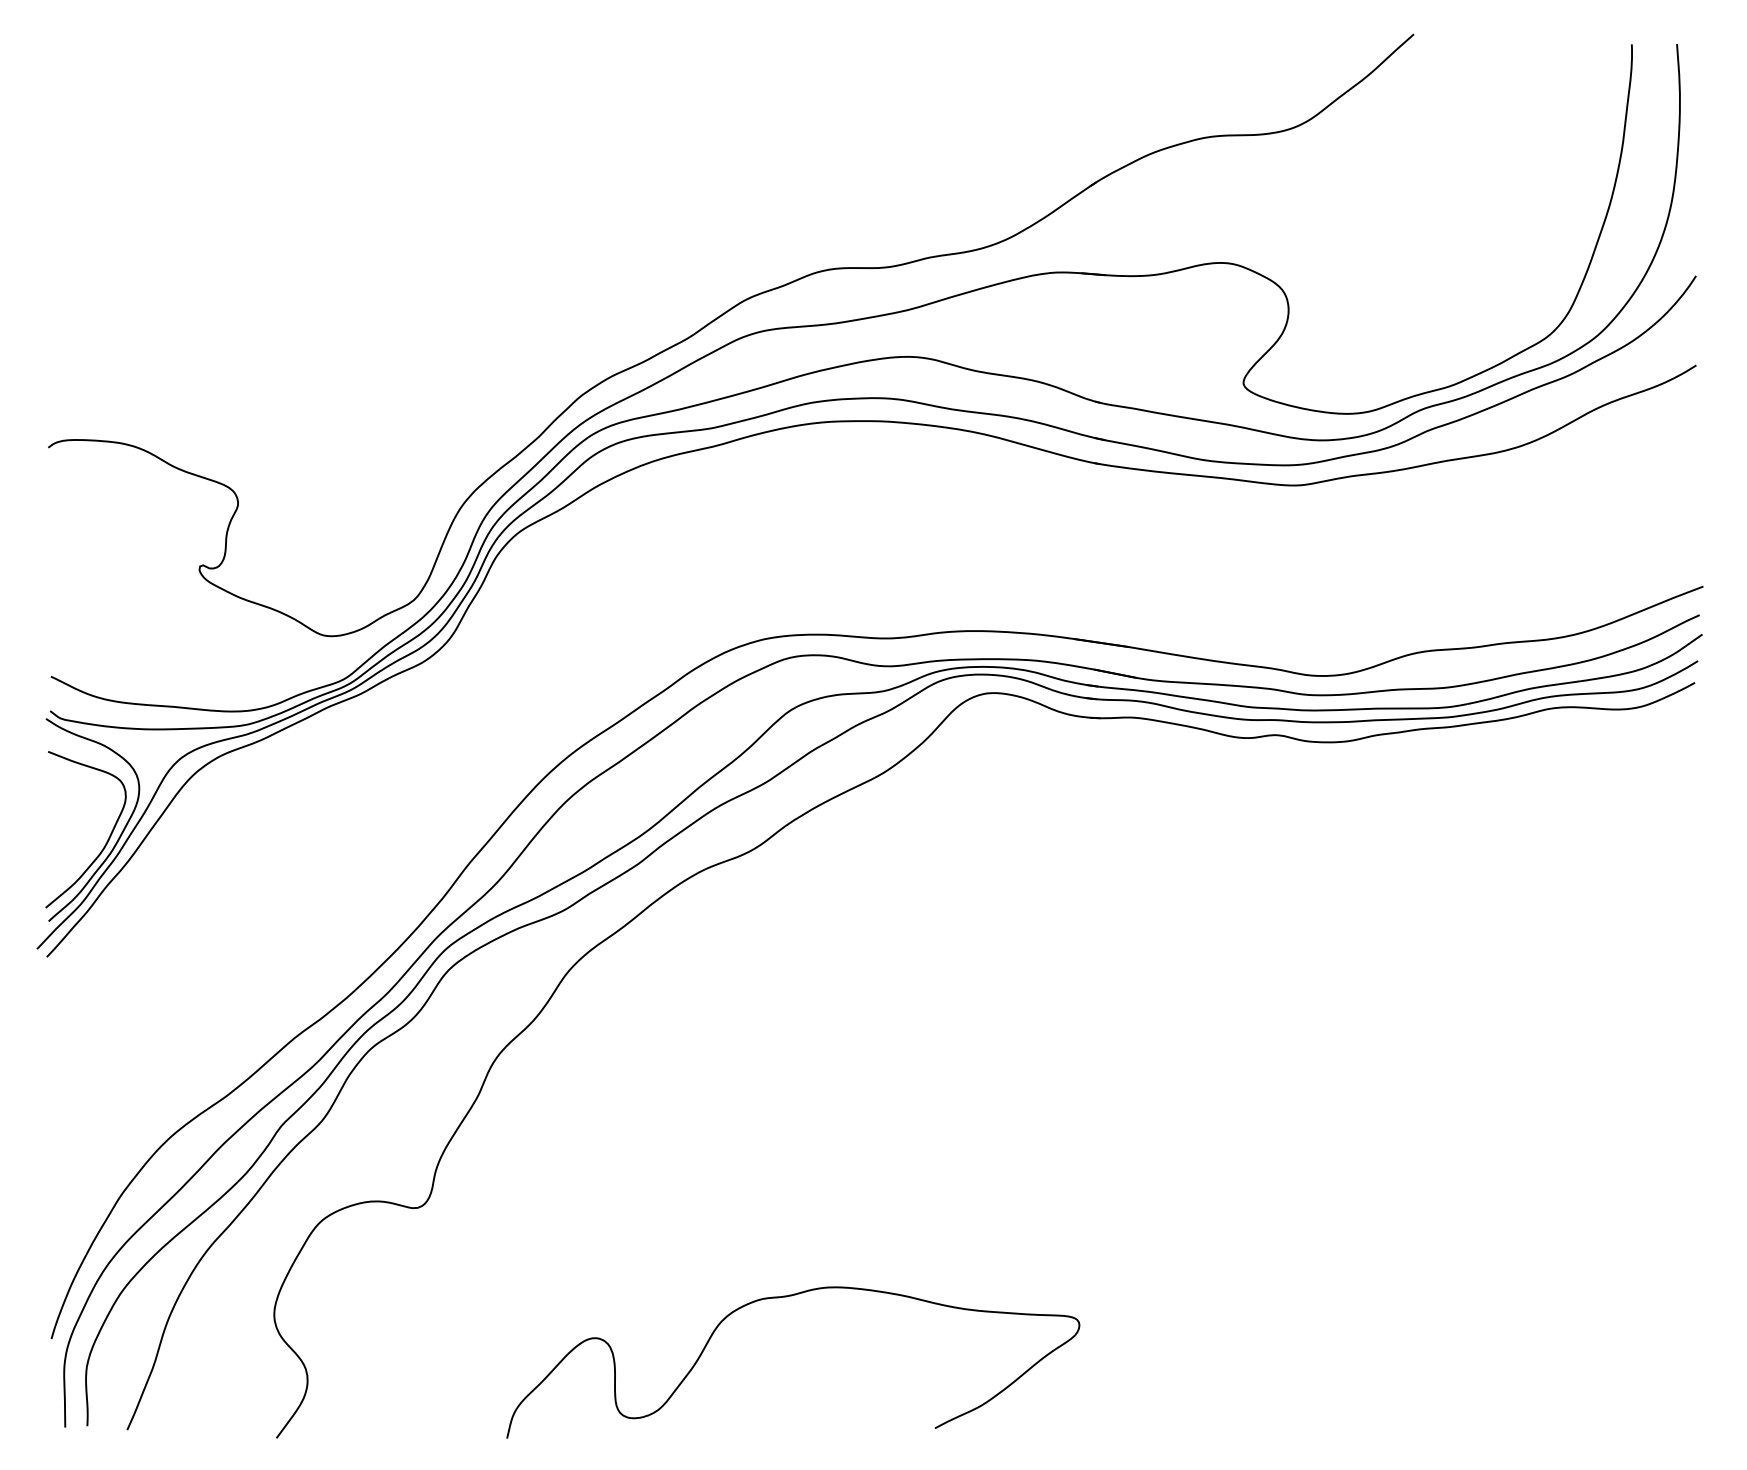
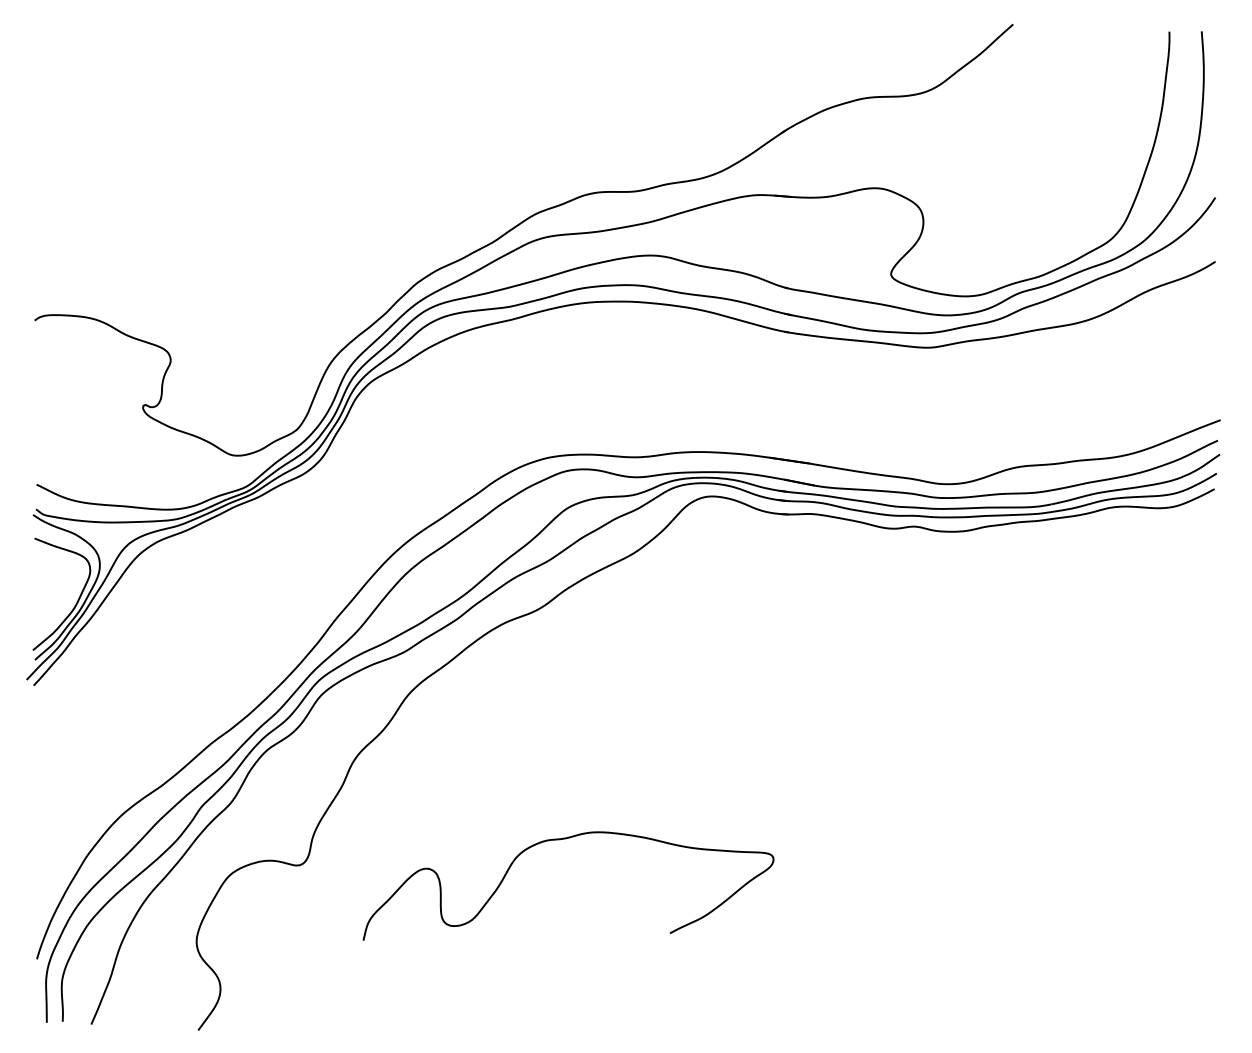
curve: (782, 1298) -> (560, 840), moved

